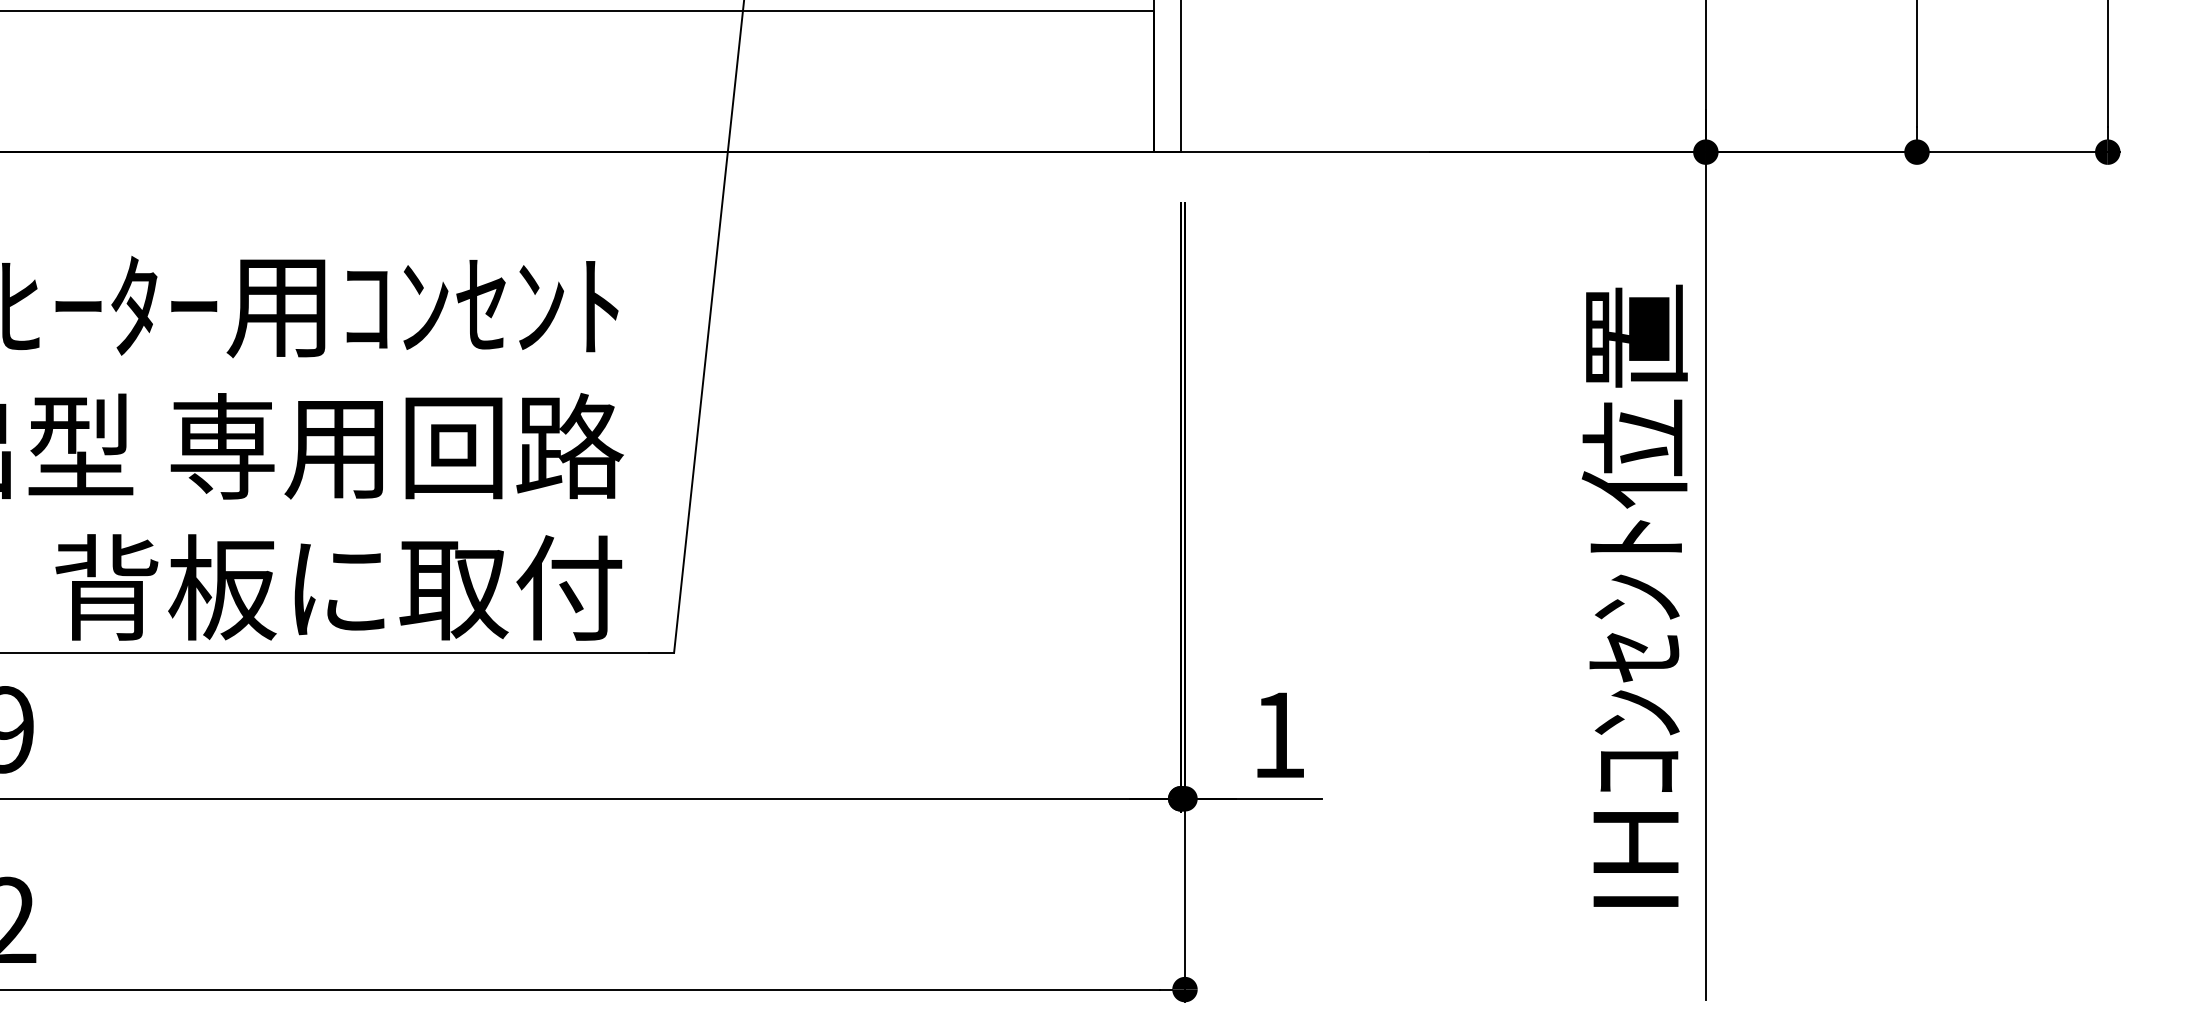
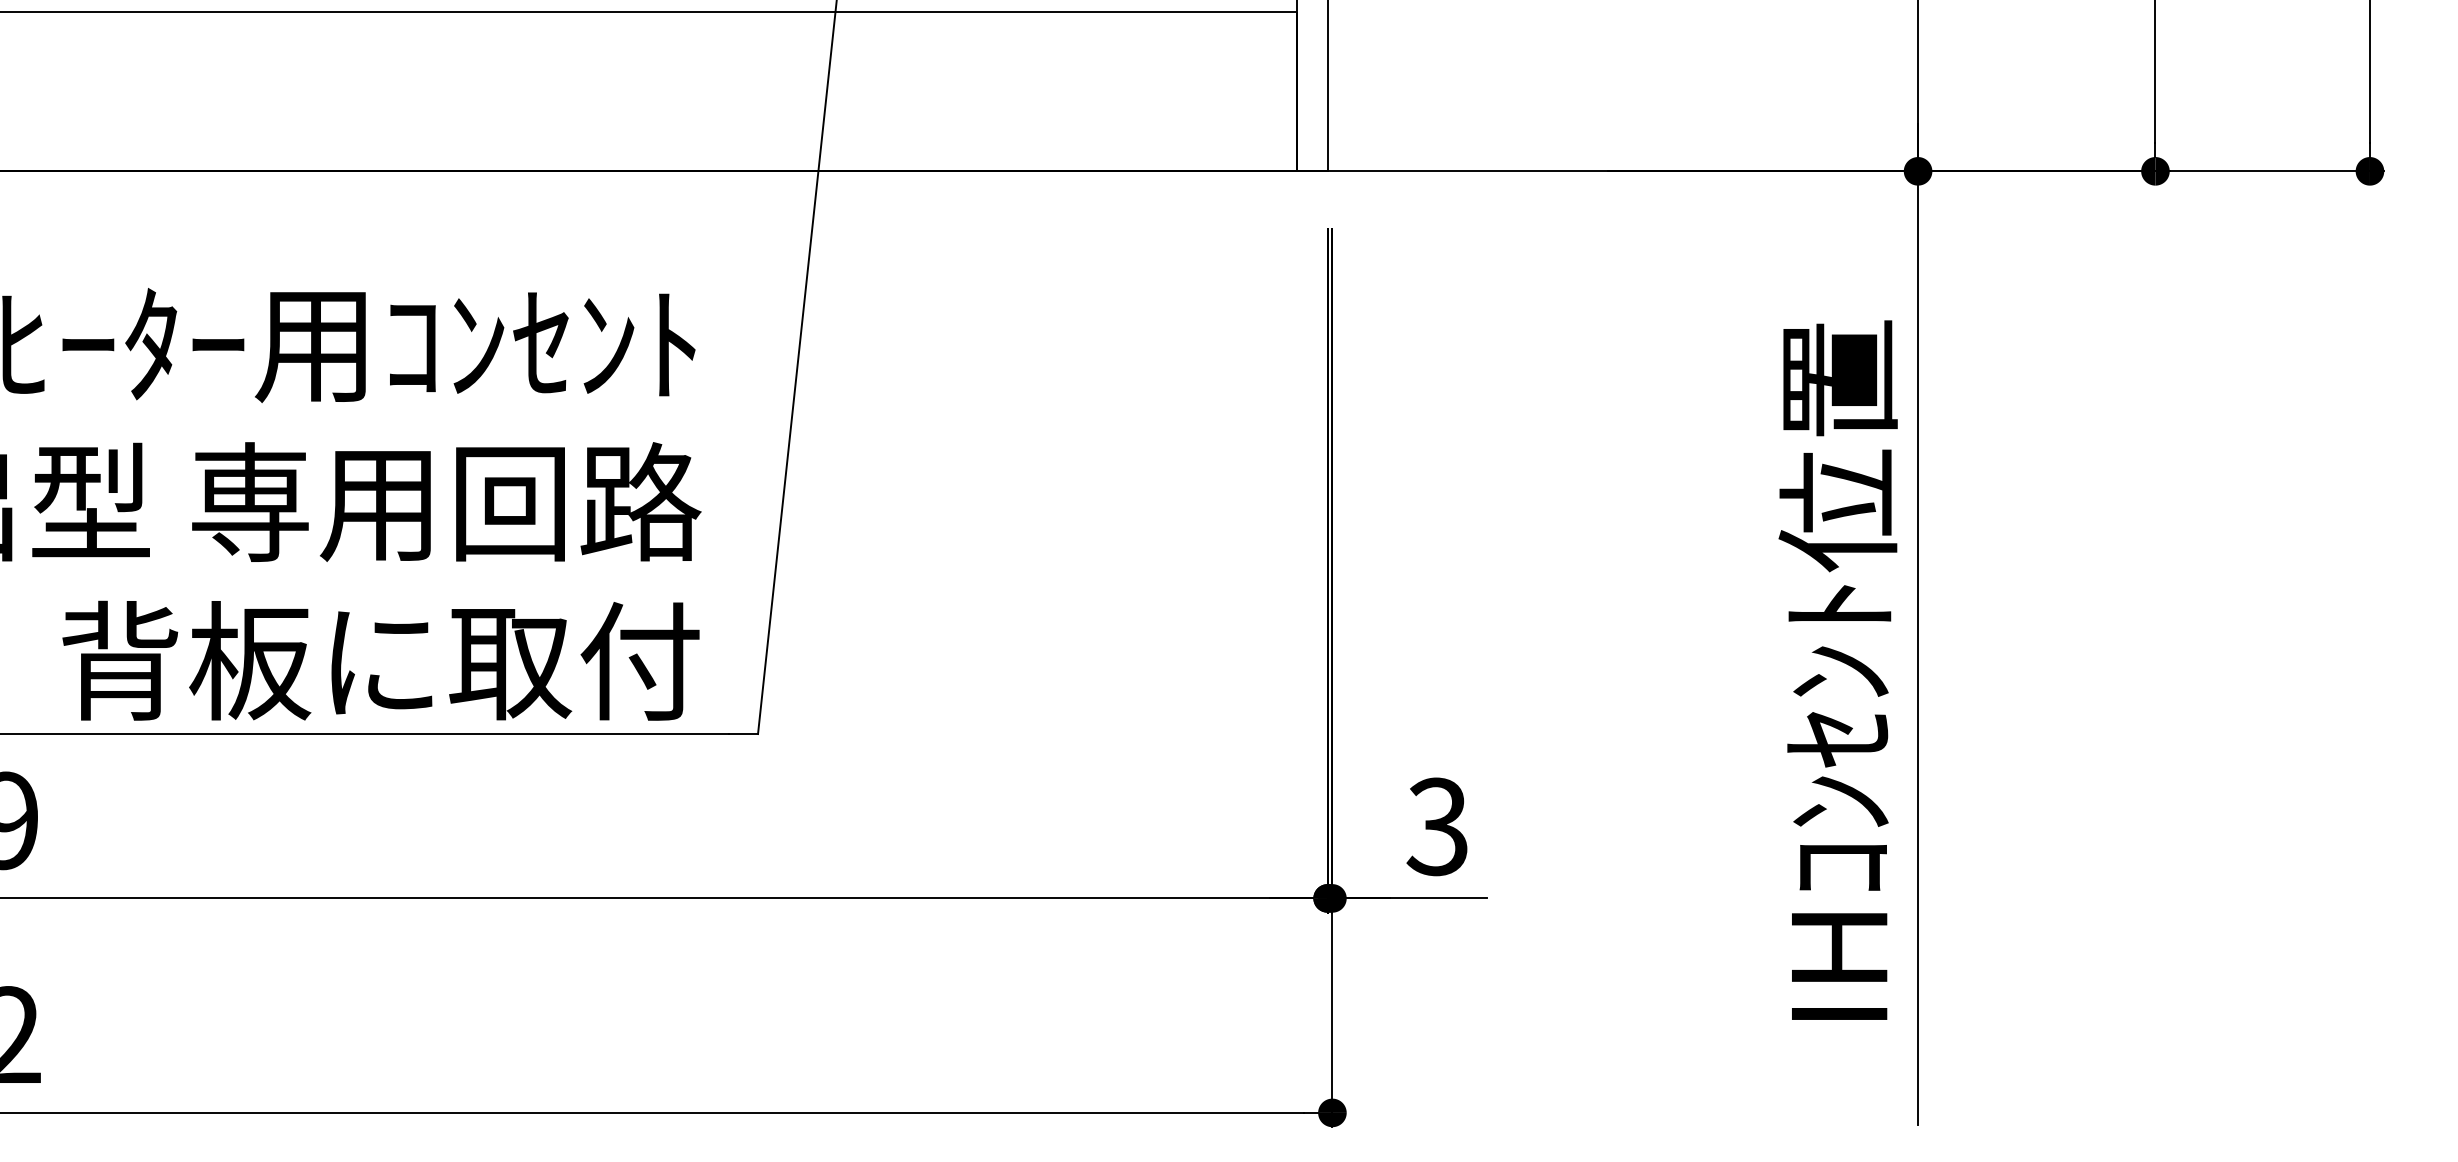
text: (1277, 734) -> (1436, 826), 1 -> 3

